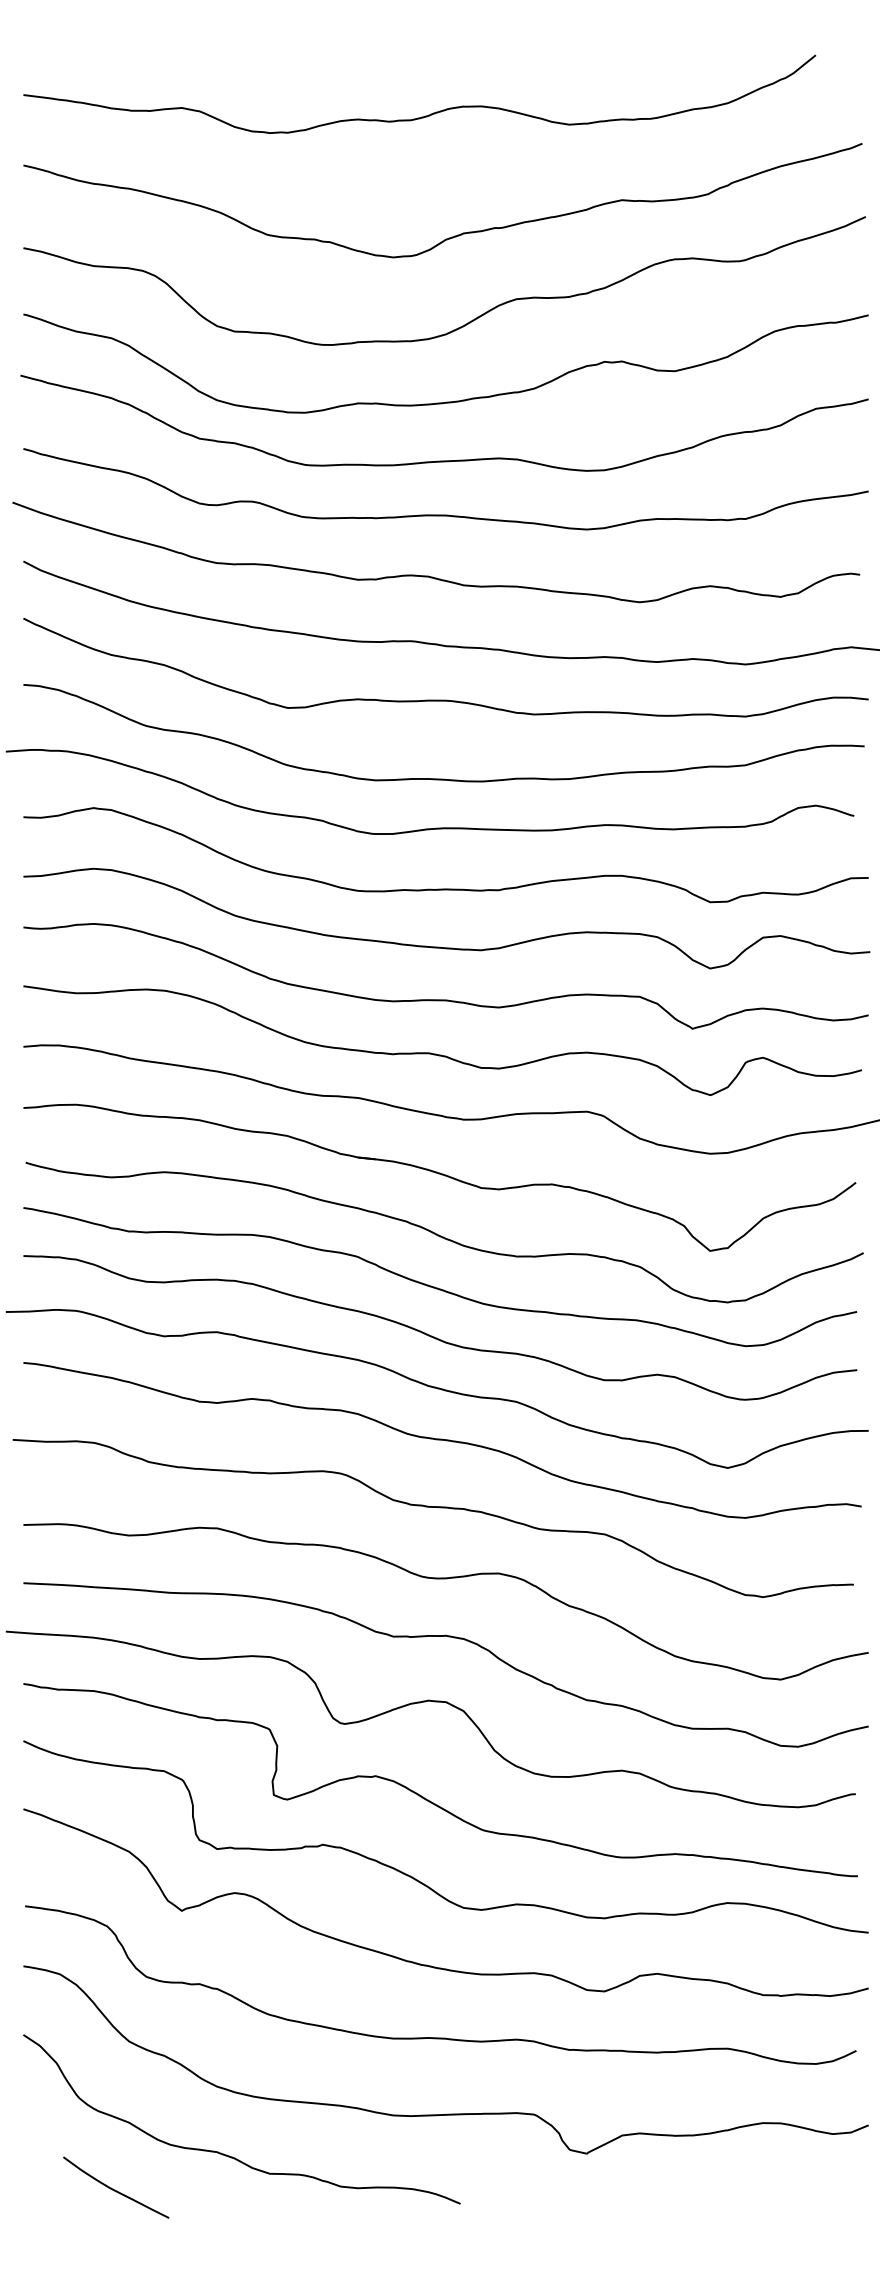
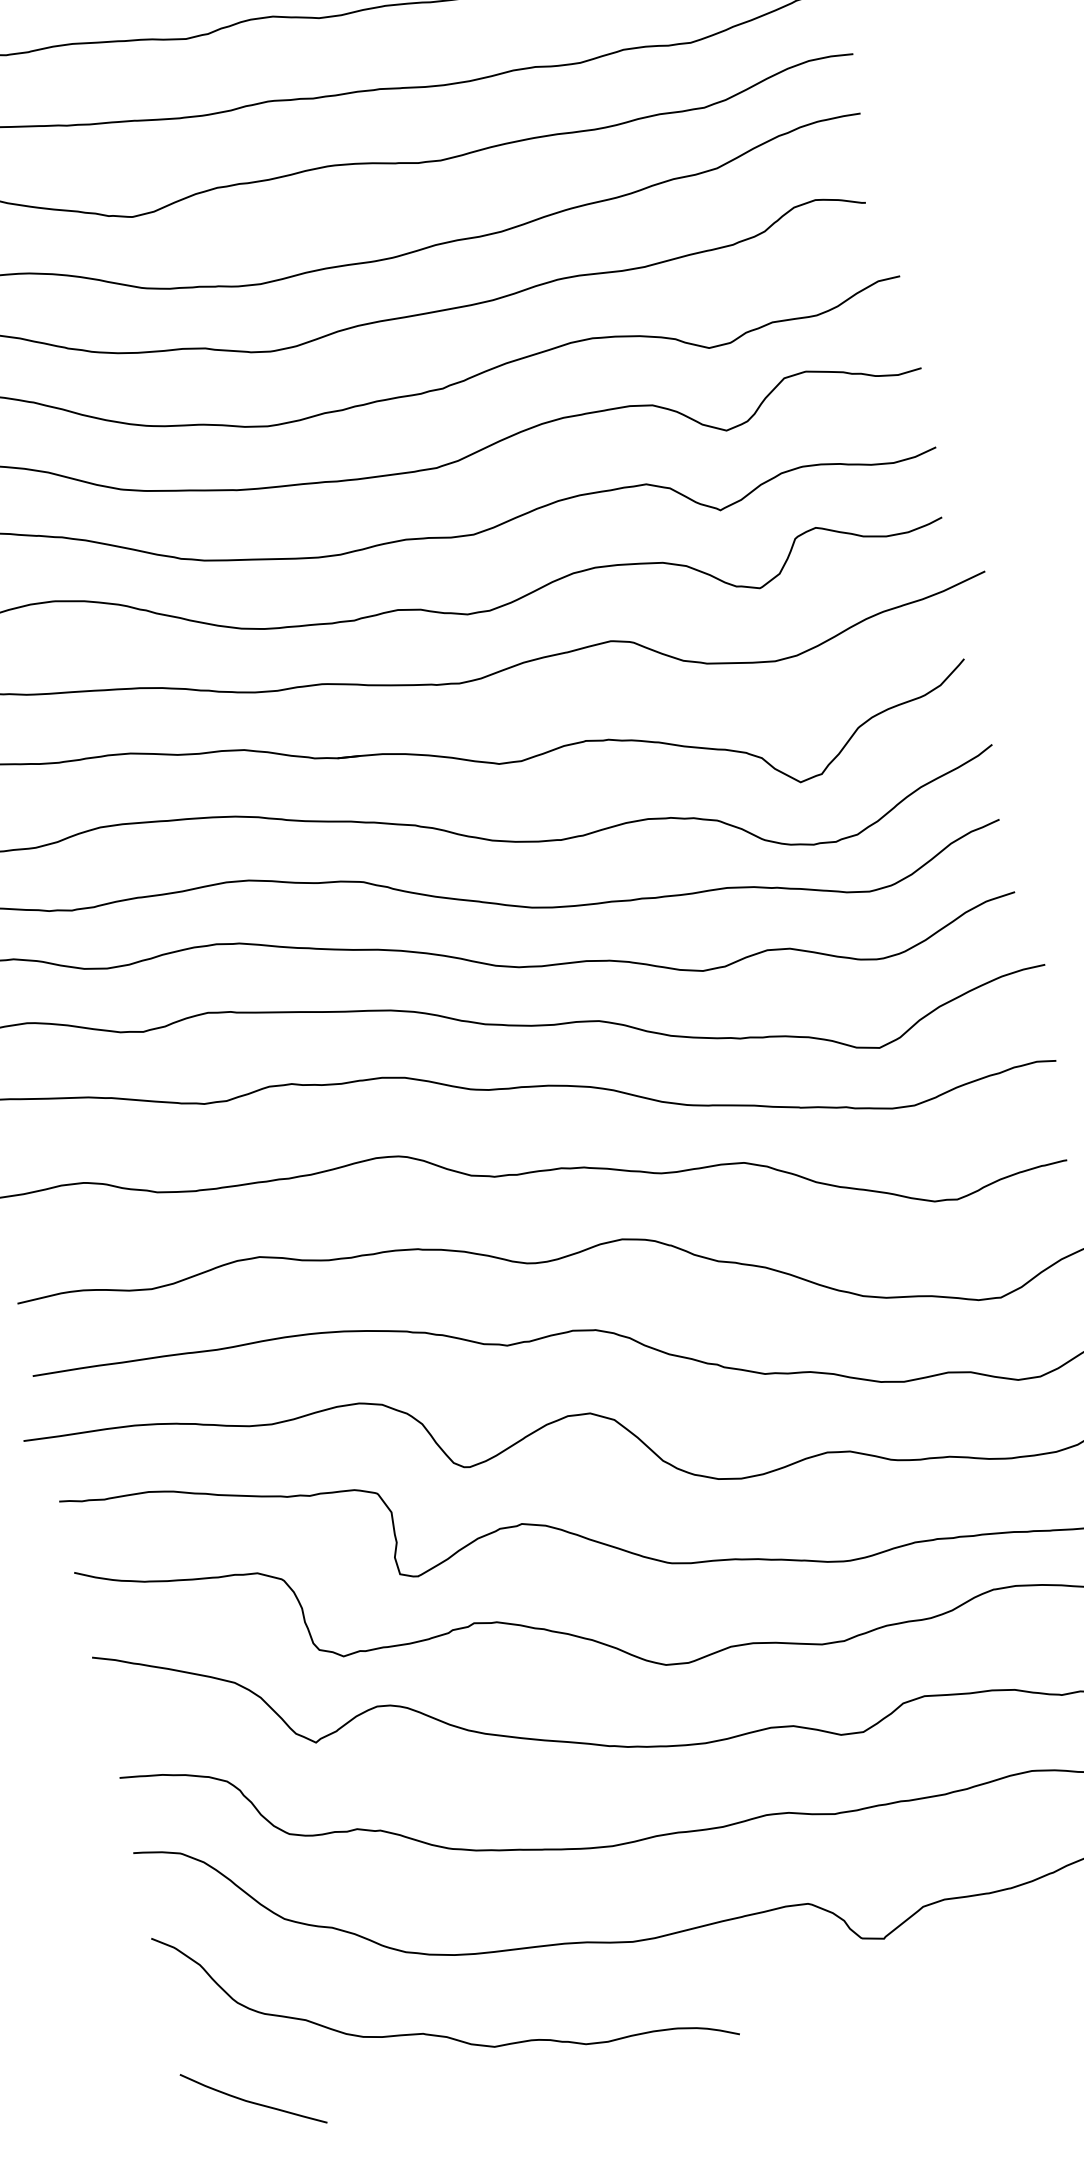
curve: (115, 2189) -> (253, 2101), moved

